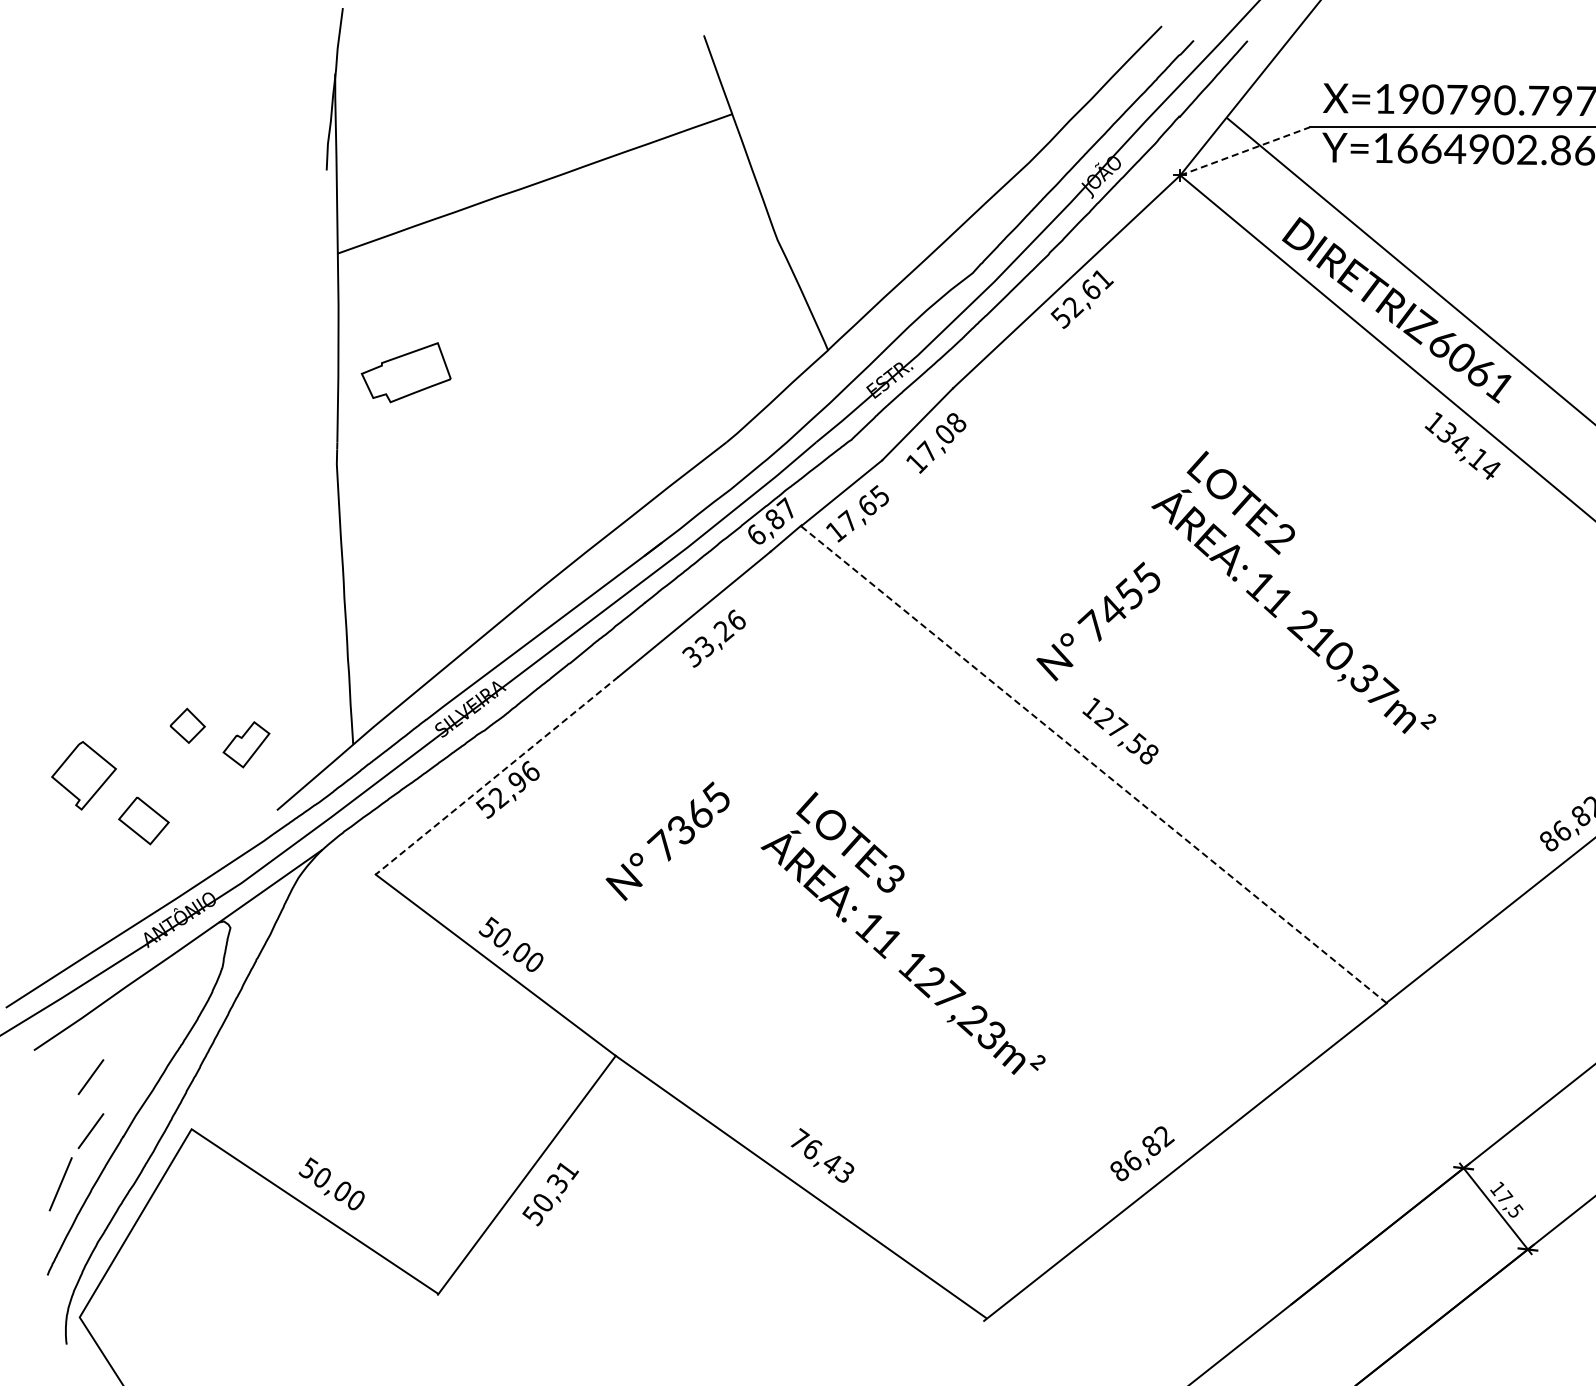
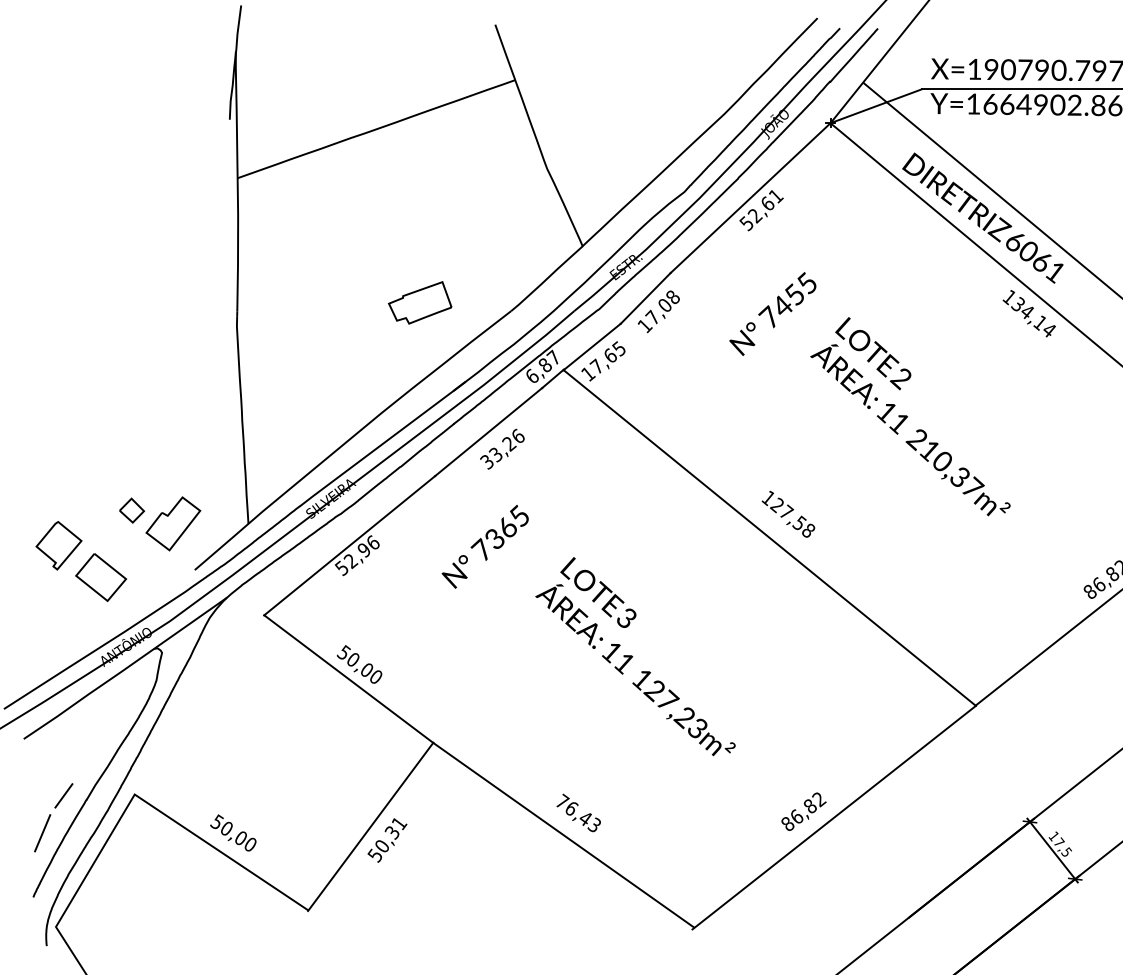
line: (1245, 151) -> (876, 106), dashed -> solid
part: (405, 372) -> (419, 302), moved
text: (1098, 621) -> (772, 314), moved
part: (246, 744) -> (173, 523), size x1.67
line: (1093, 764) -> (769, 537), dashed -> solid
line: (497, 775) -> (350, 545), dashed -> solid
part: (143, 820) -> (100, 577), size x1.43
text: (667, 840) -> (485, 546), moved
line: (90, 1076) -> (63, 757), removed

